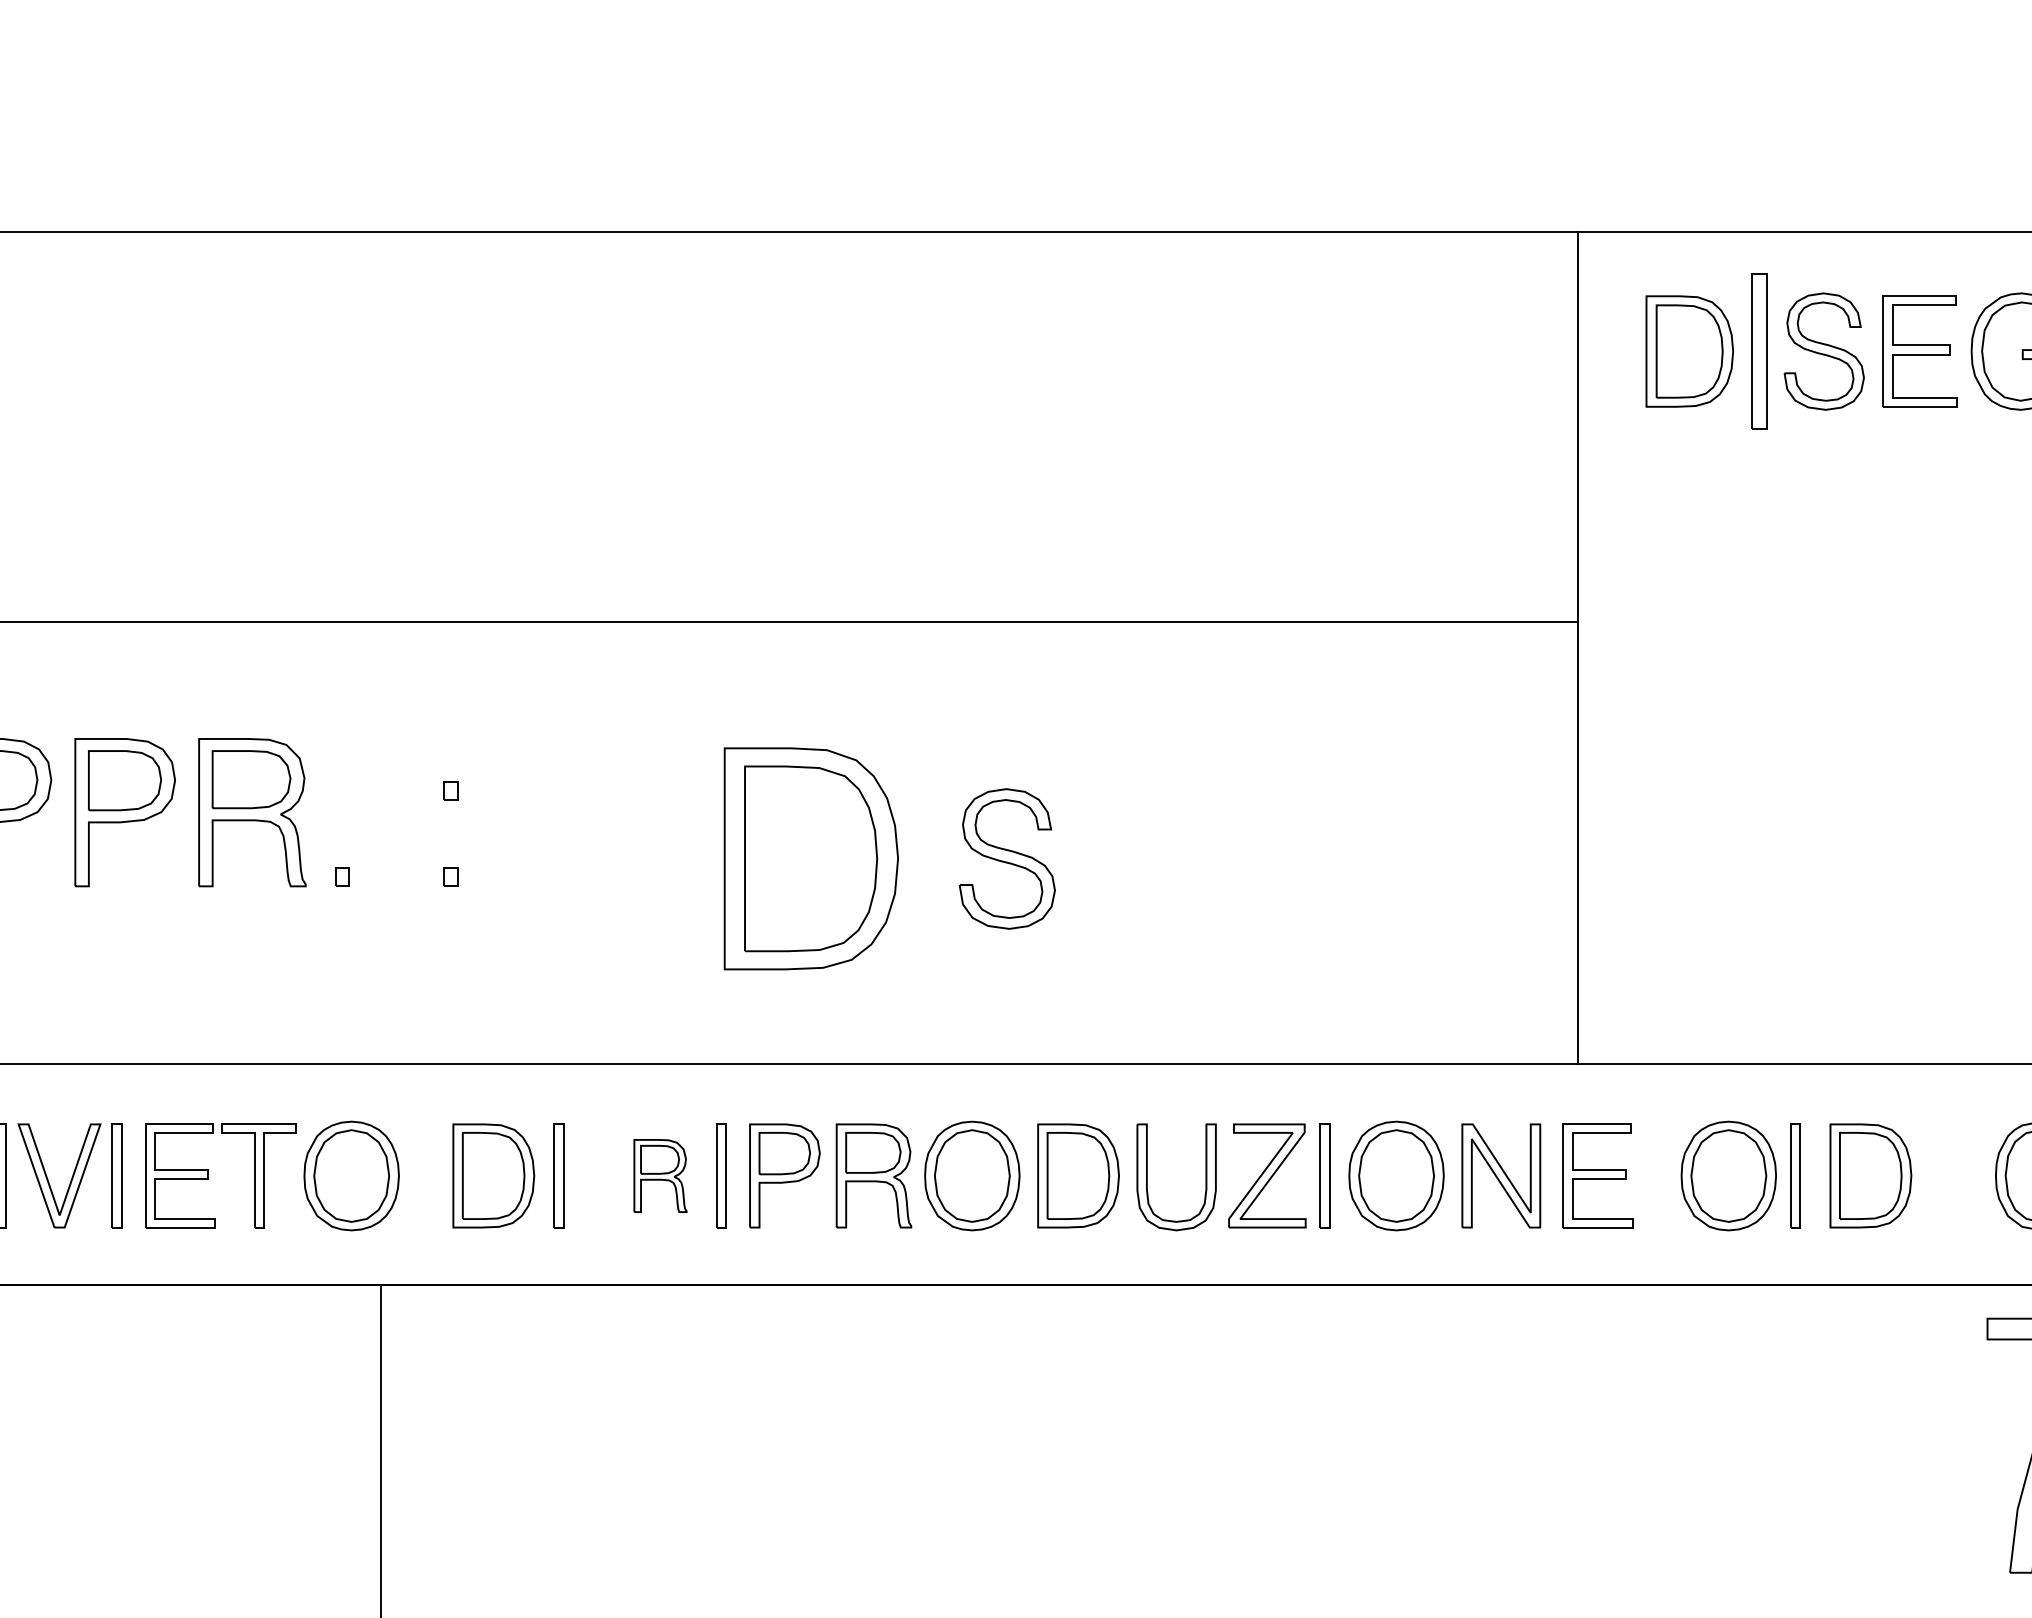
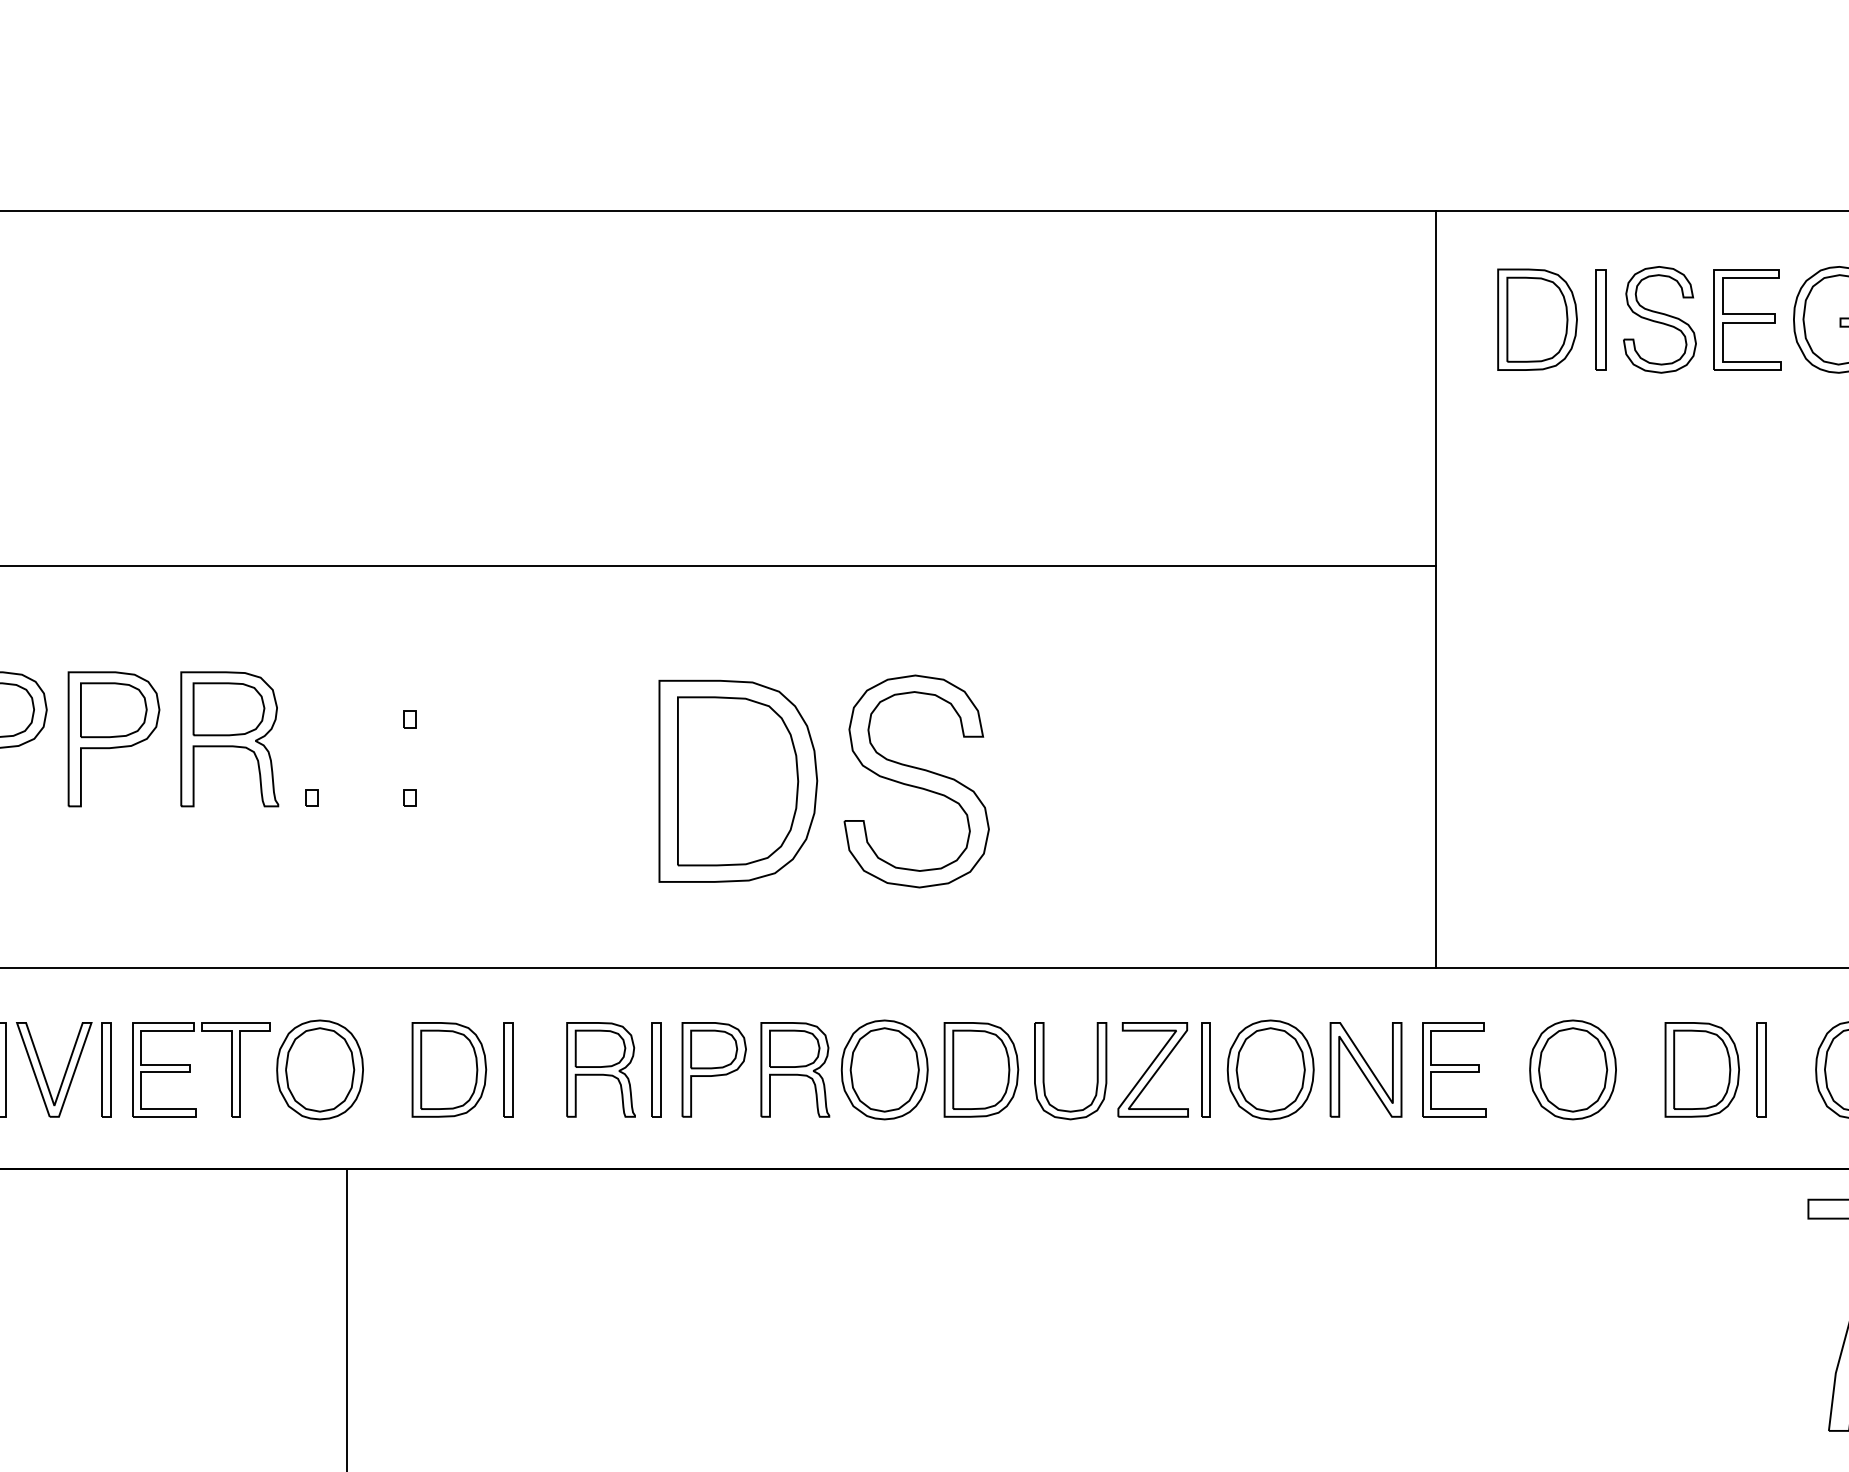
part: (1758, 351) -> (1600, 319), size x0.71
part: (1007, 859) -> (916, 781), size x1.67
part: (659, 1175) -> (600, 1069), size x1.43
part: (1795, 1175) -> (1761, 1069), moved

